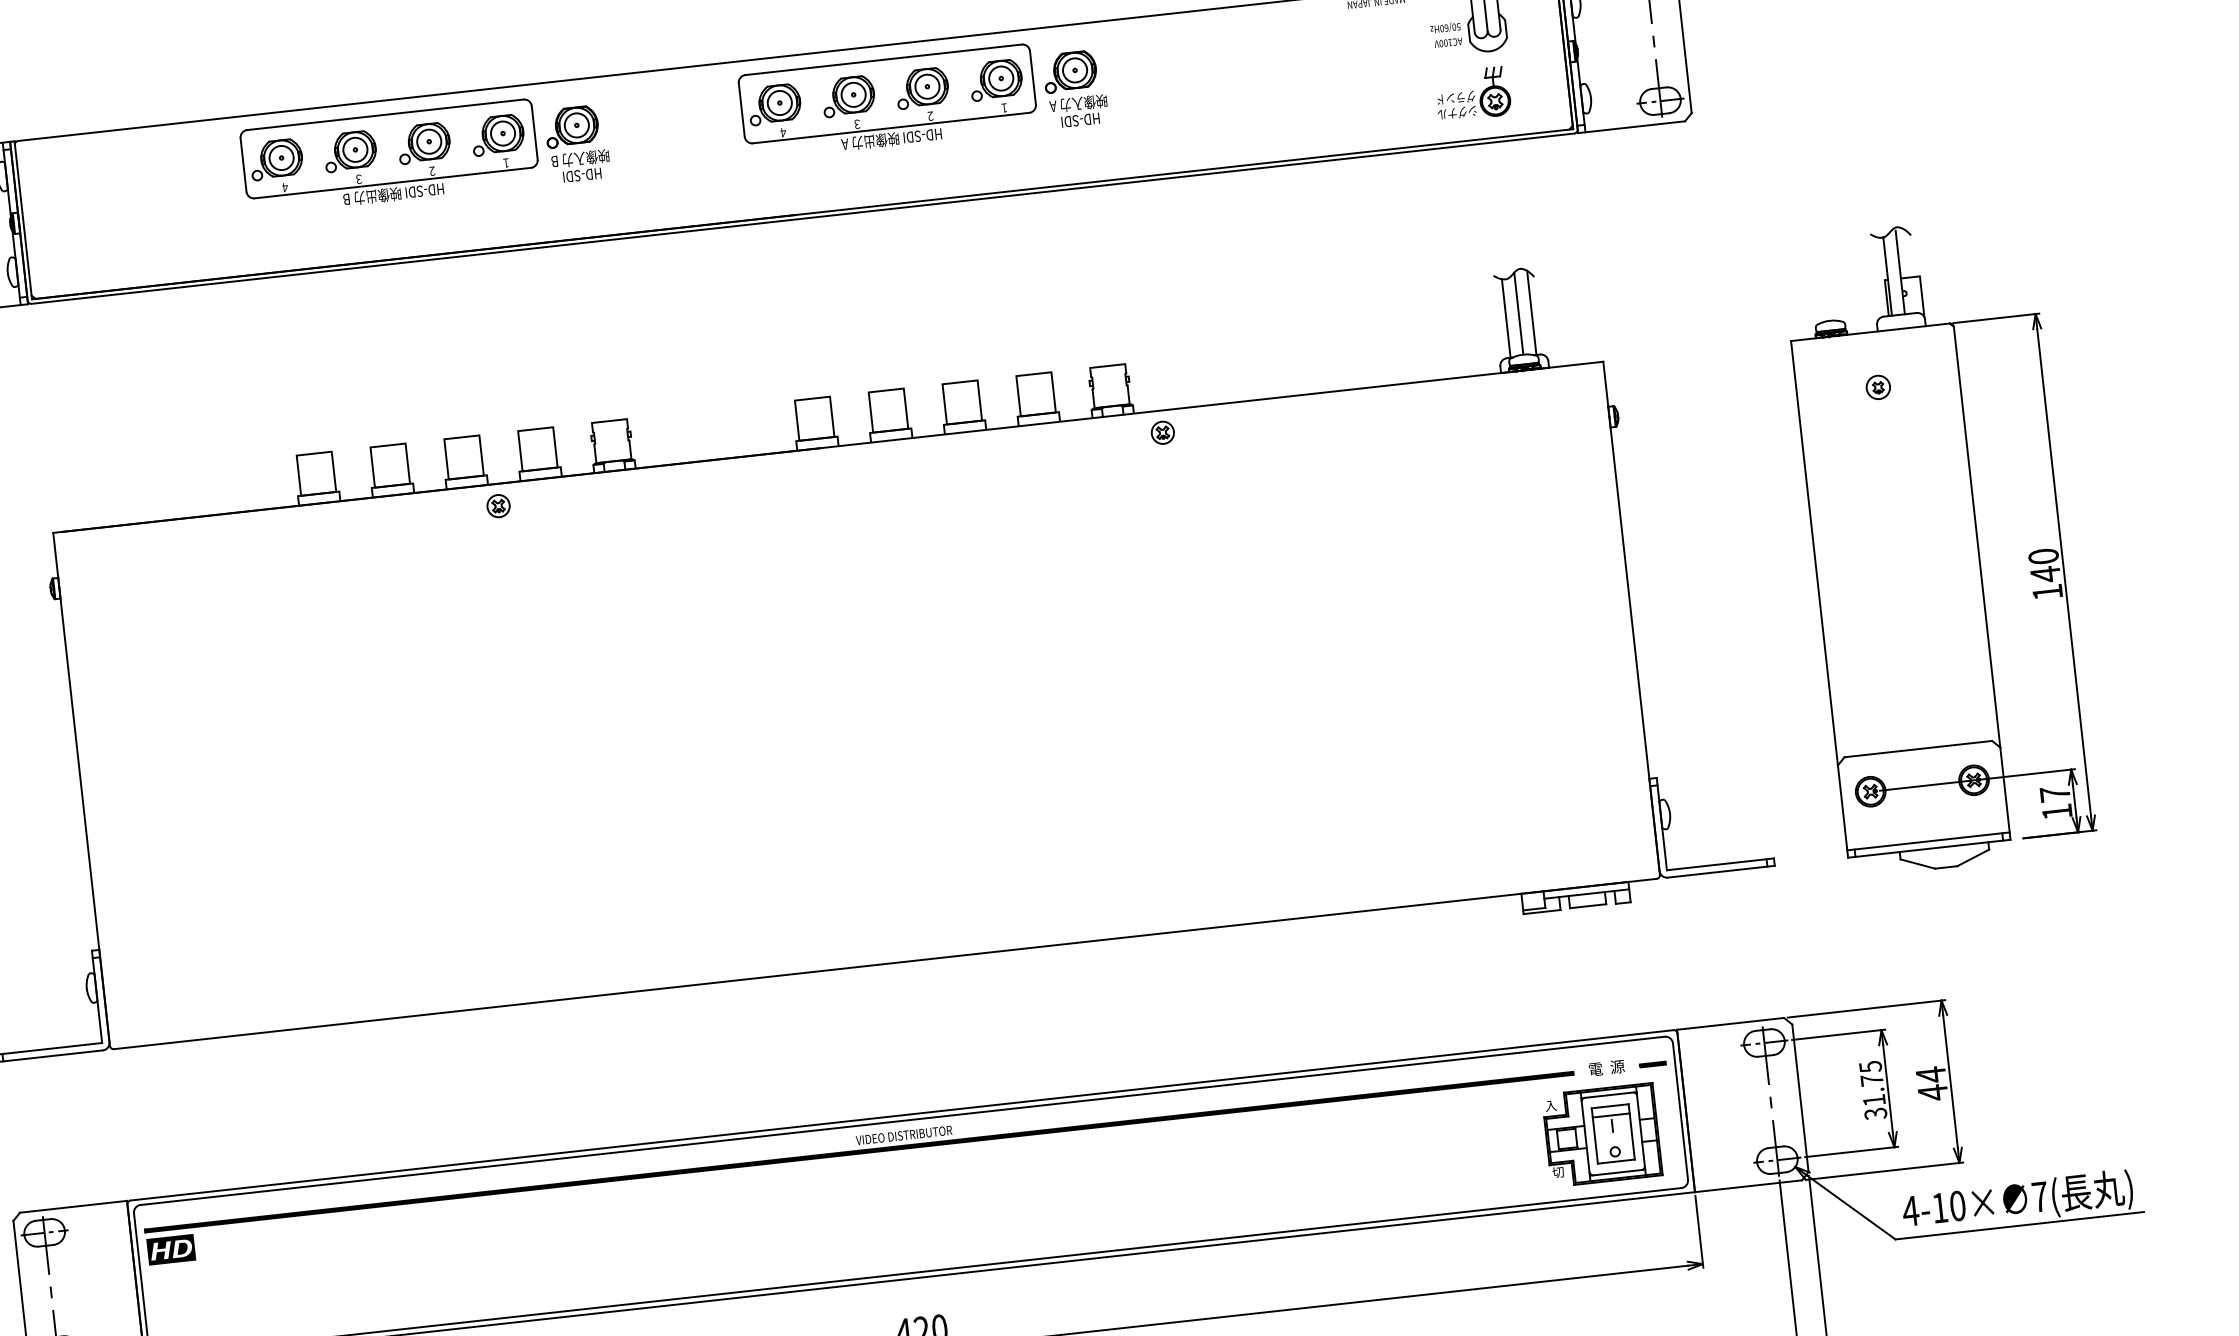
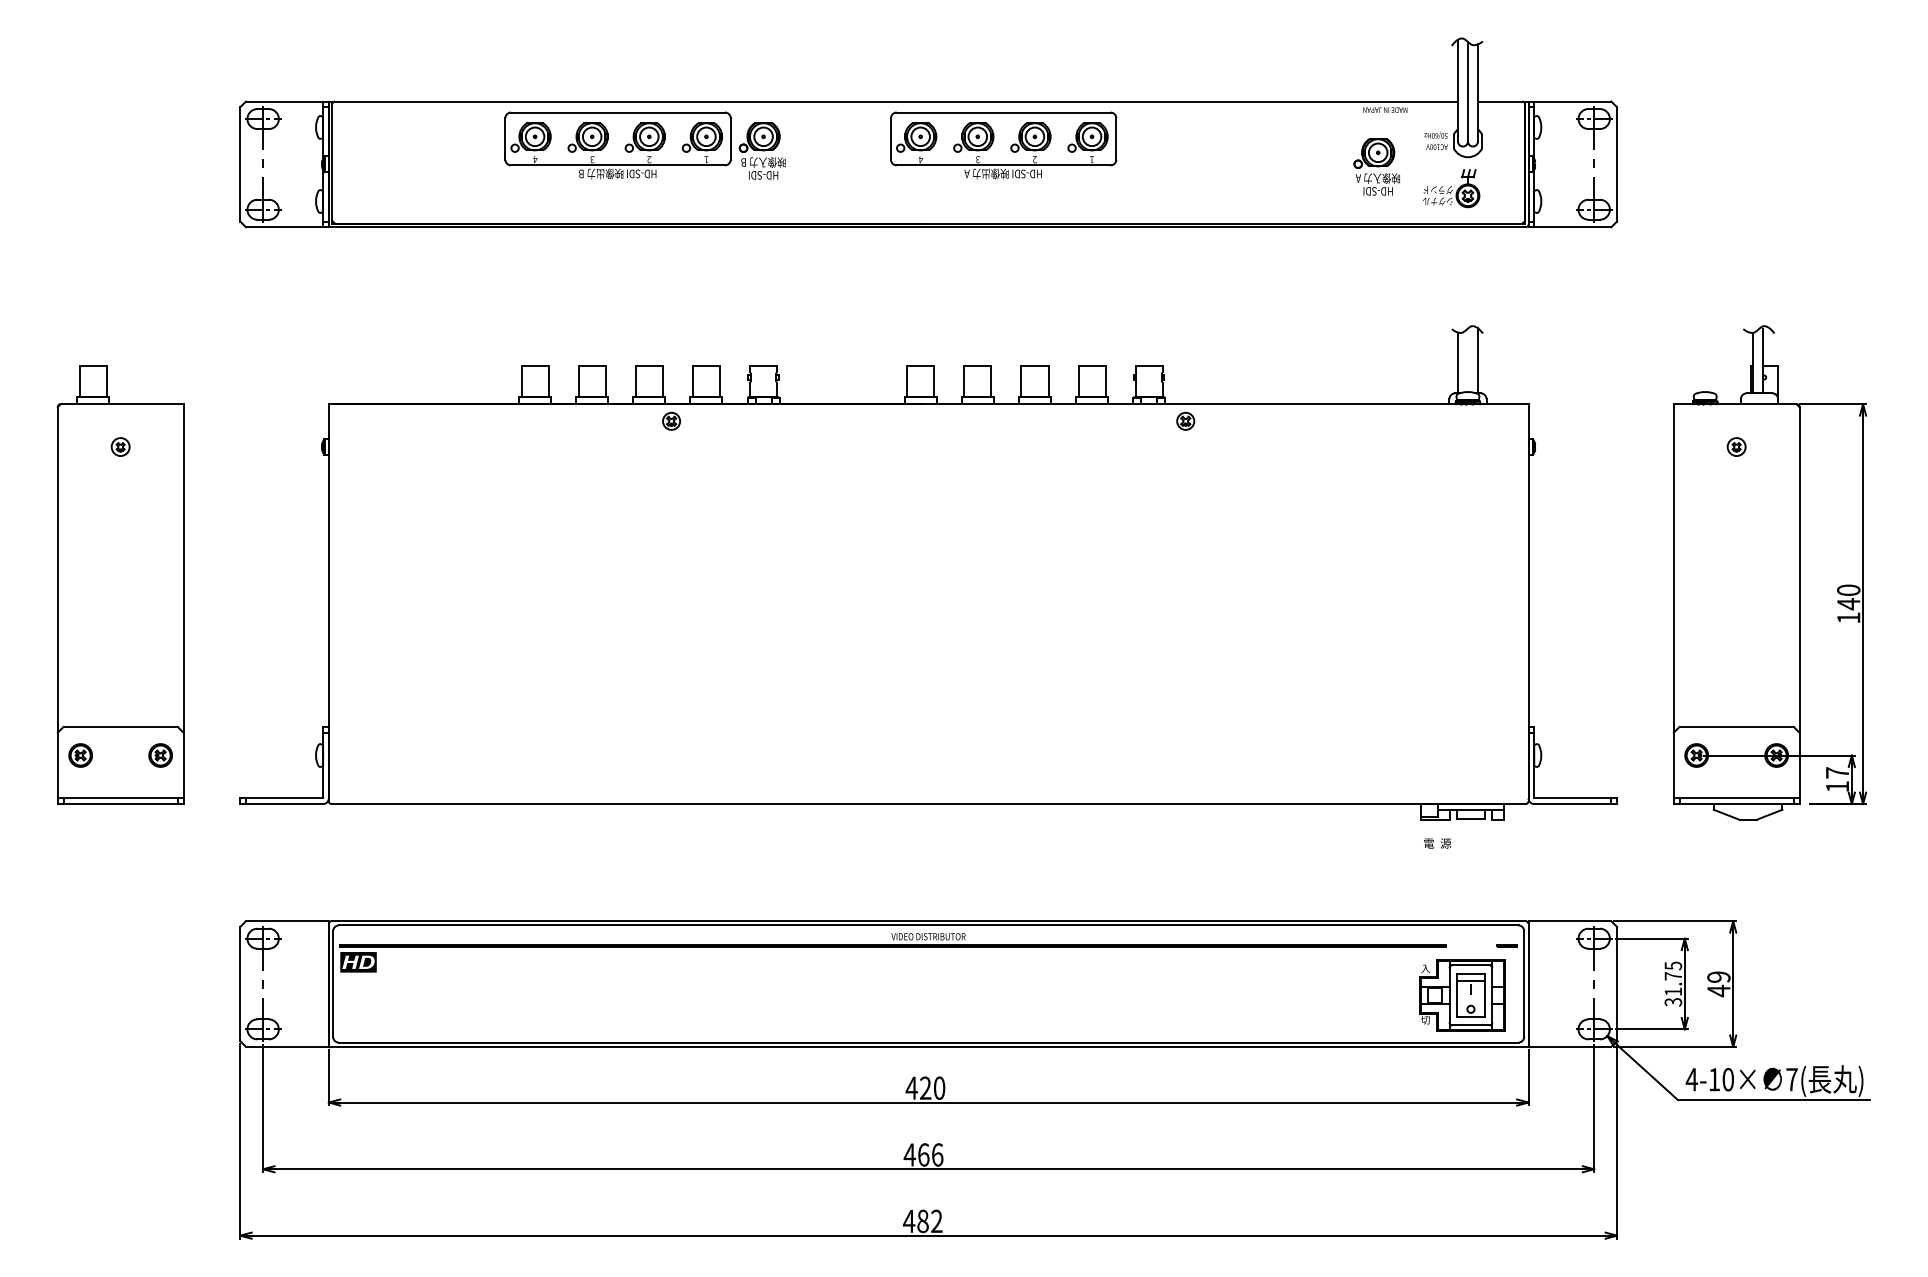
part: (1074, 88) -> (1376, 166), moved
line: (1518, 312) -> (1467, 359), removed
text: (1606, 1068) -> (1437, 843), moved
text: (1930, 1075) -> (1718, 977), 44 -> 49

